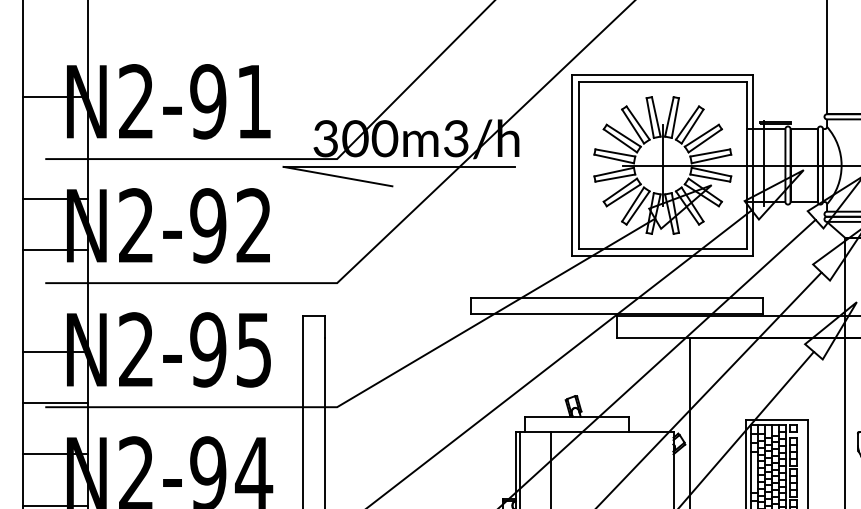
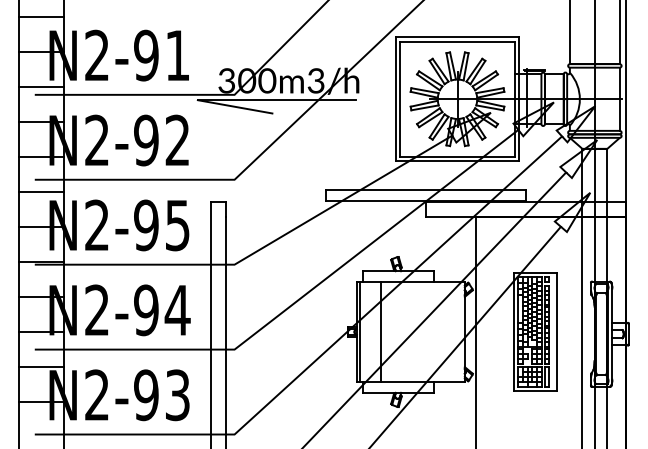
line: (55, 46) -> (41, 17), added
line: (55, 148) -> (41, 87), added
line: (55, 301) -> (41, 192), added

